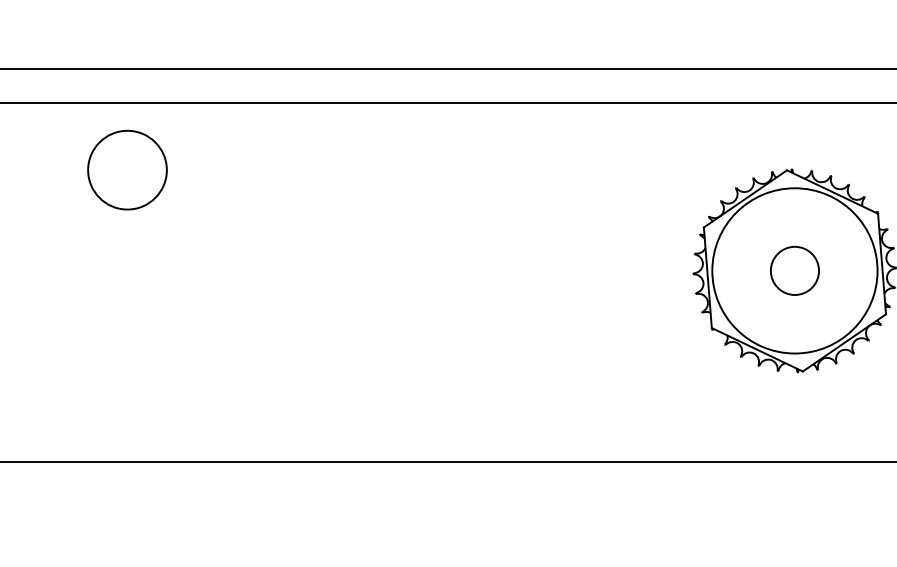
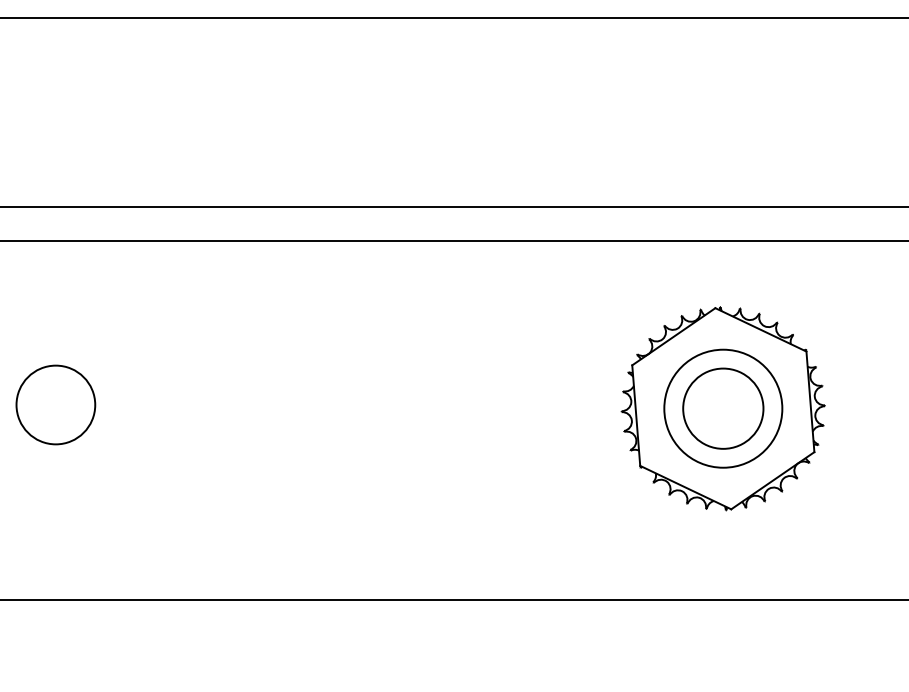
circle: (127, 169) -> (55, 404), moved
circle: (795, 270) -> (723, 408), size x0.71
circle: (795, 270) -> (723, 408), size x1.67

